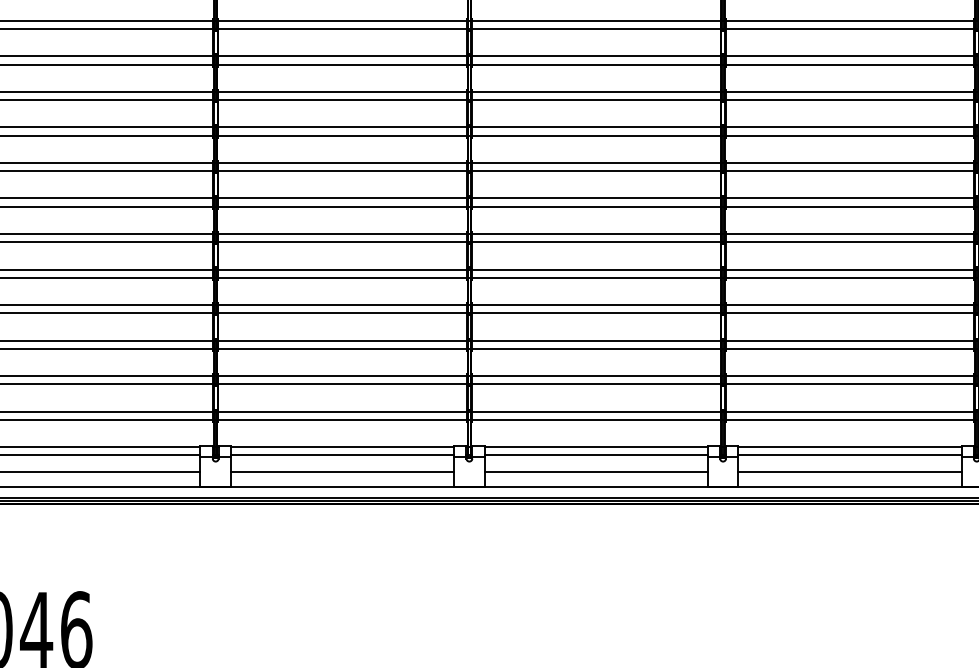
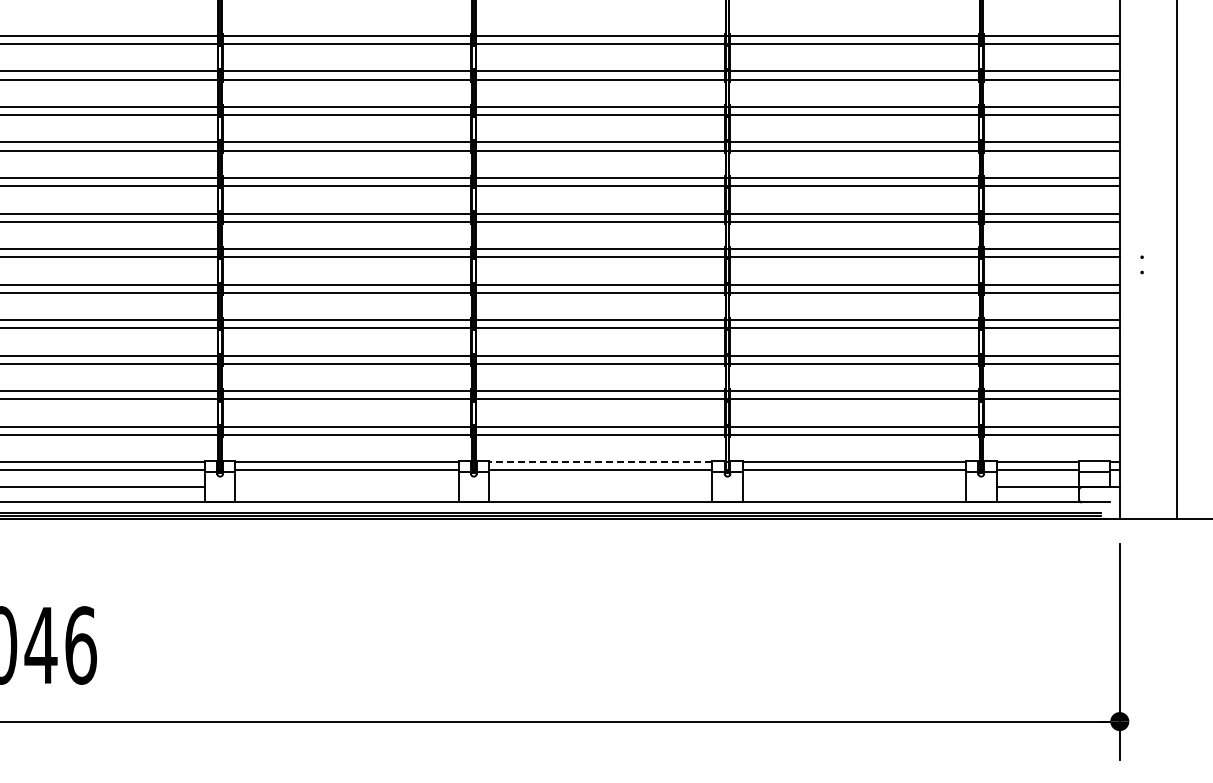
line: (596, 447) -> (600, 462), solid -> dashed
line: (342, 472) -> (346, 487), removed
line: (596, 472) -> (600, 487), removed
line: (850, 472) -> (854, 487), removed

